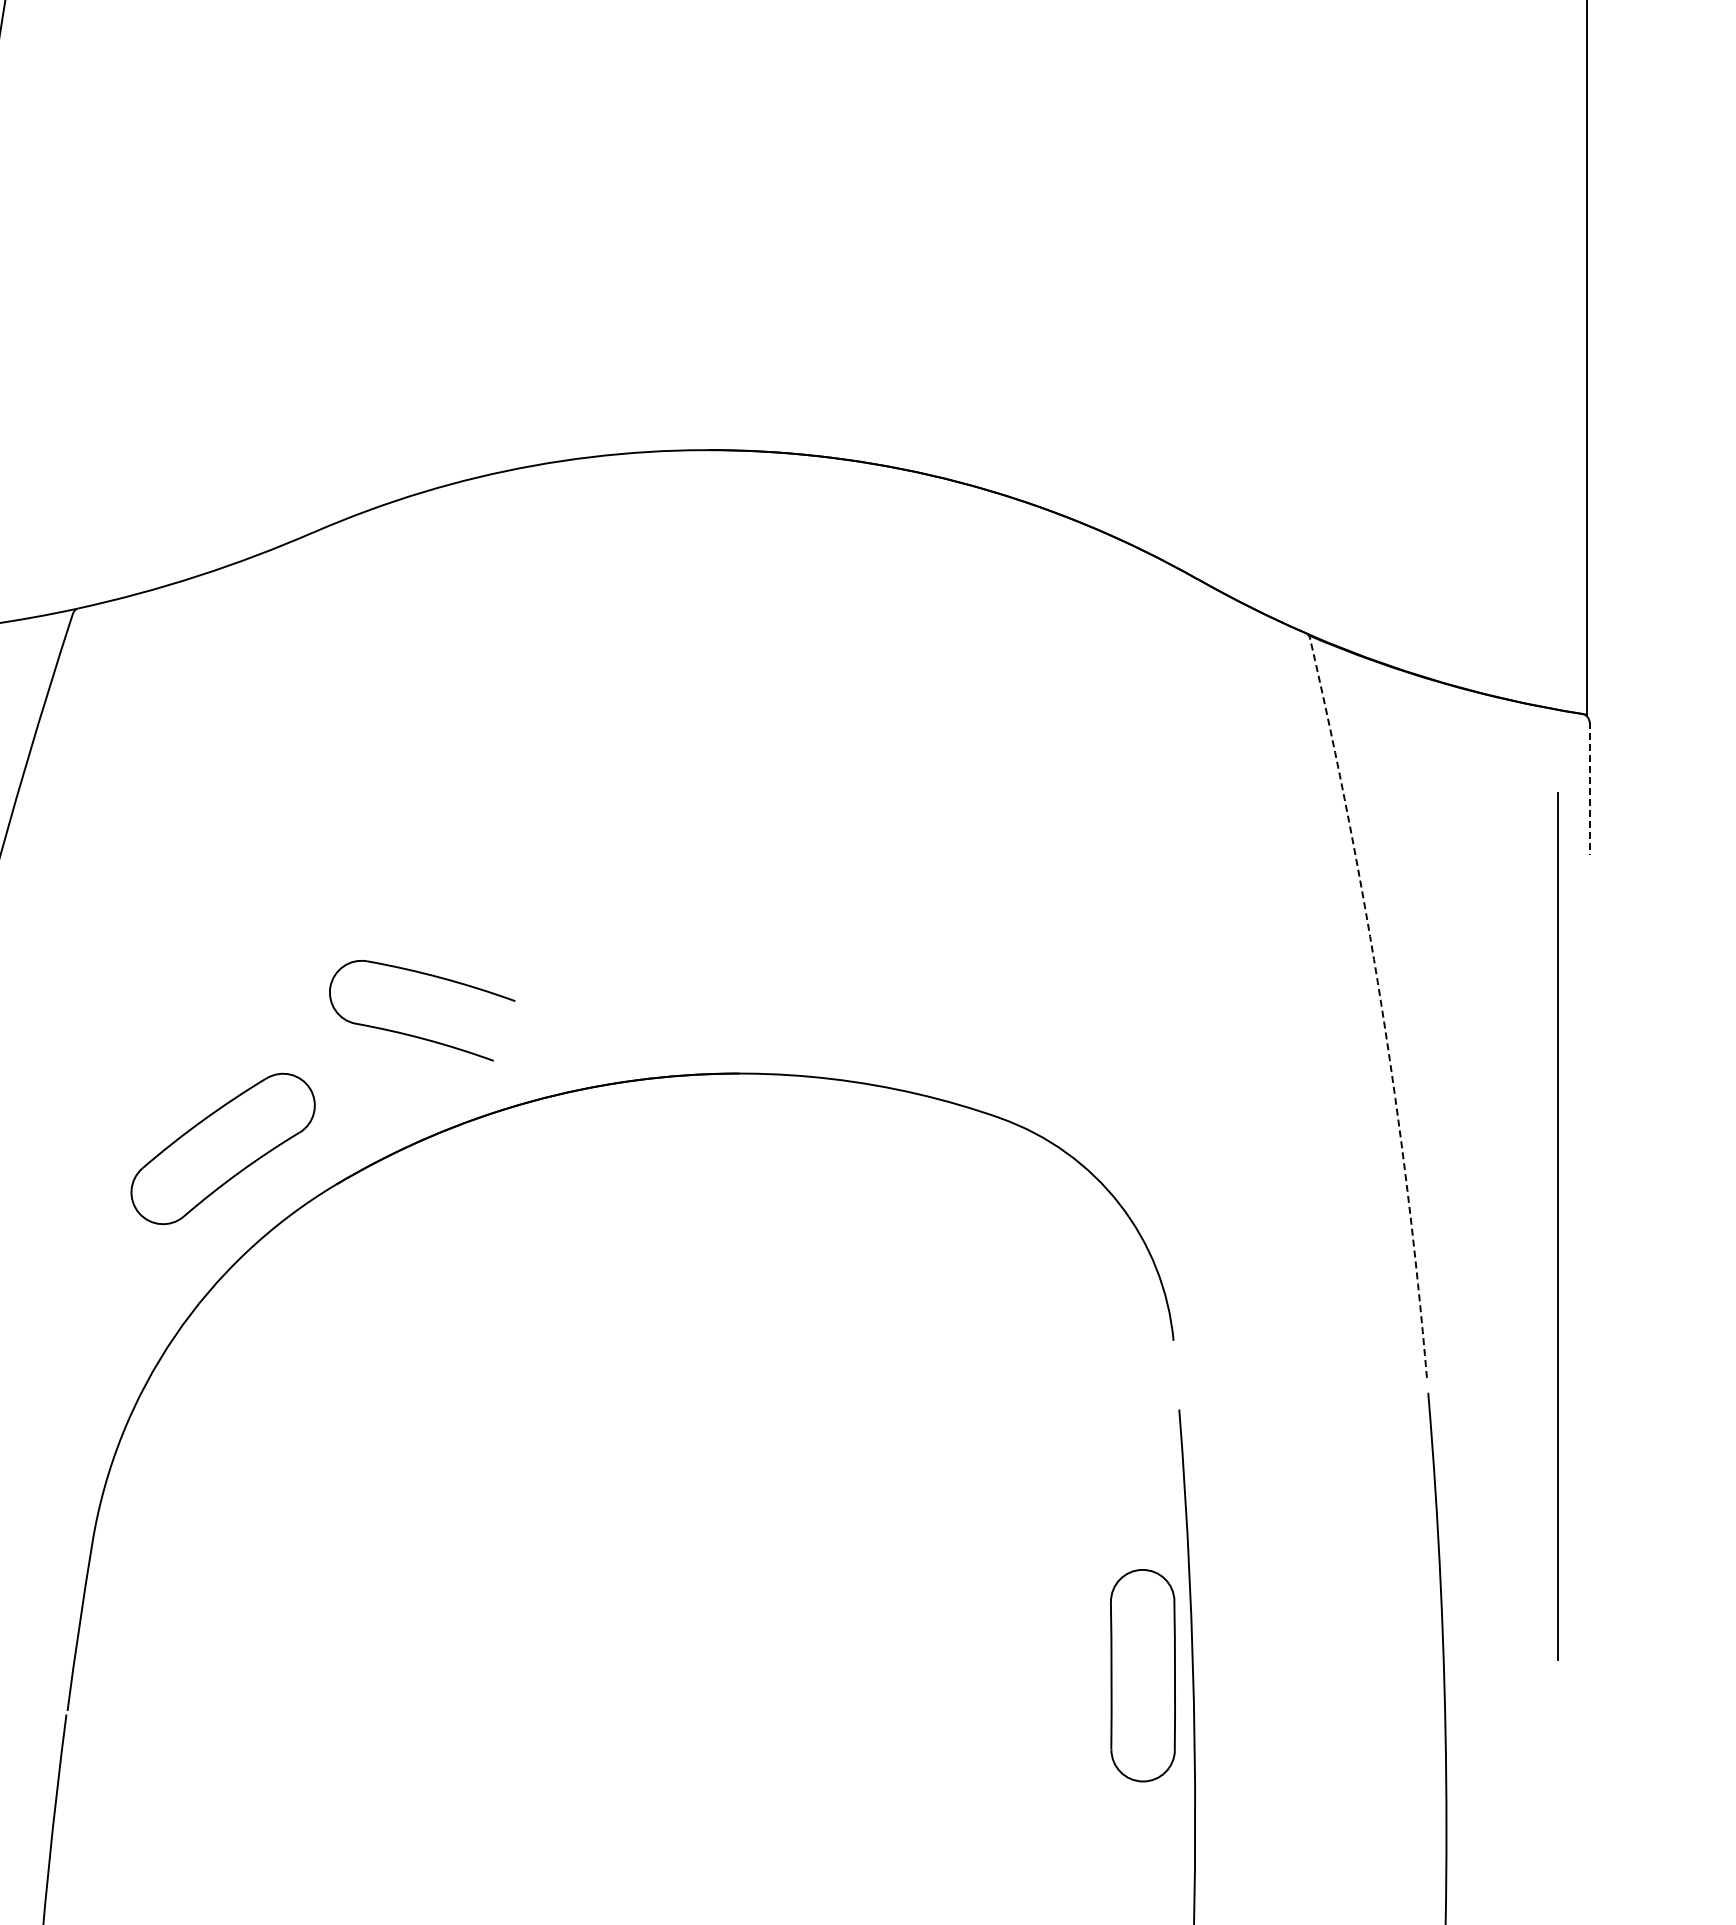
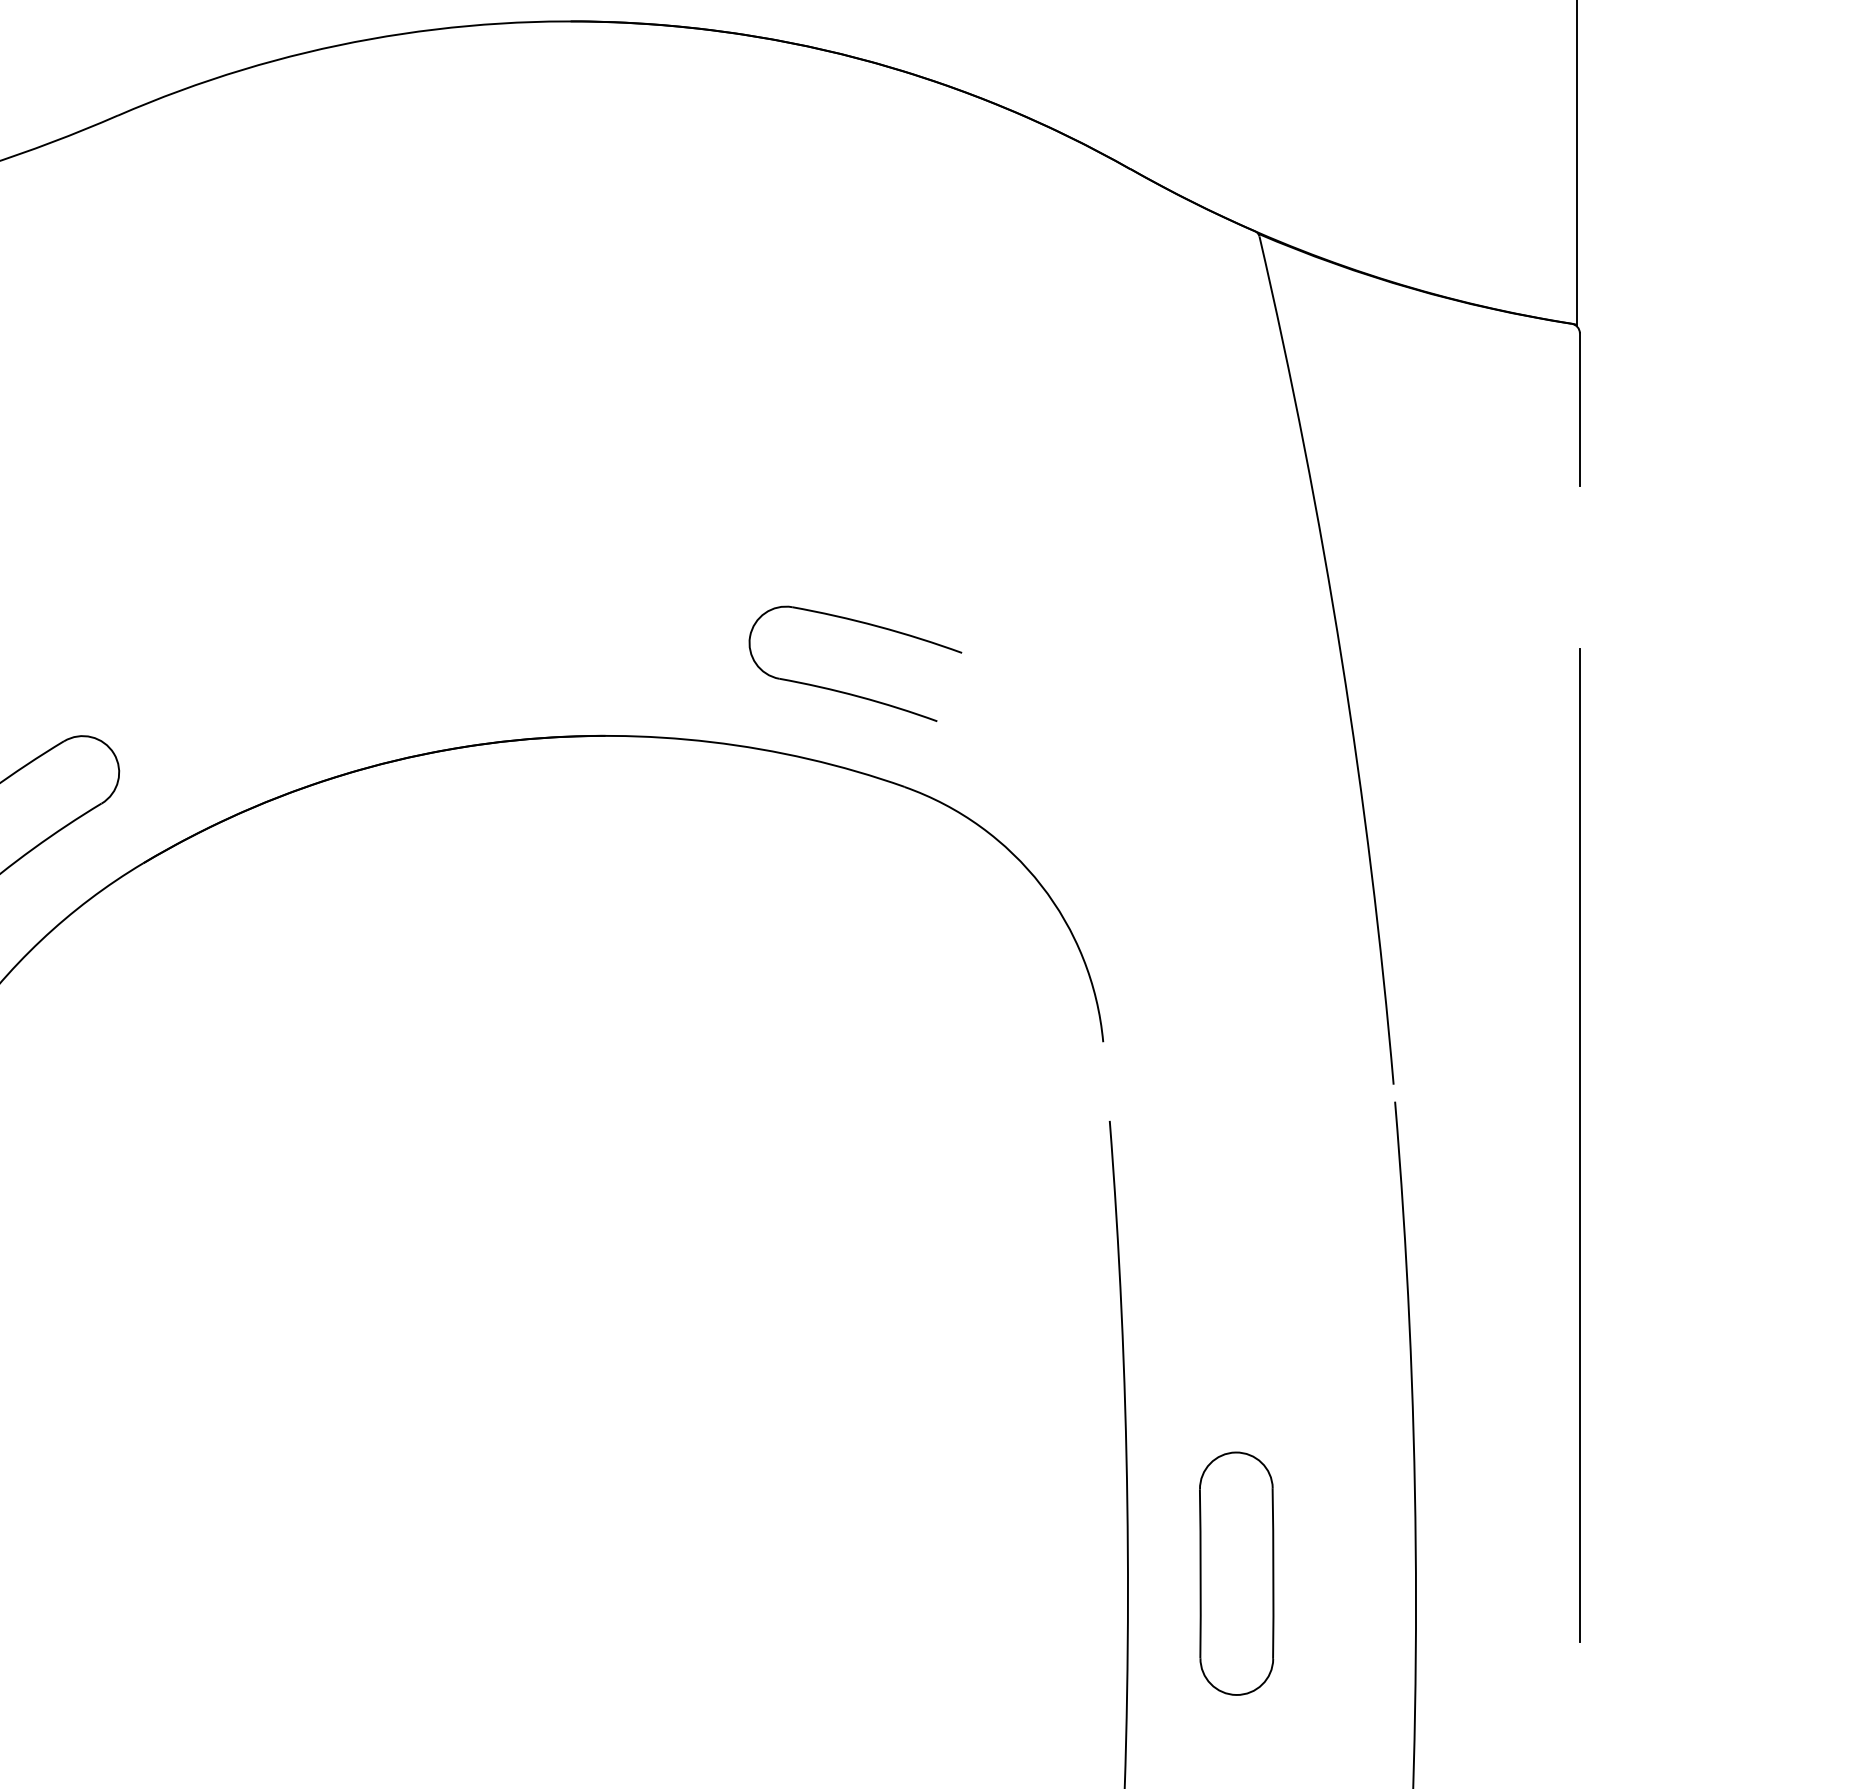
line: (1589, 788) -> (1579, 409), dashed -> solid
arc: (1381, 1005) -> (1341, 657), dashed -> solid
part: (415, 1035) -> (847, 692), moved
line: (1557, 1226) -> (1579, 1146), moved
part: (1142, 1675) -> (1236, 1573), moved

